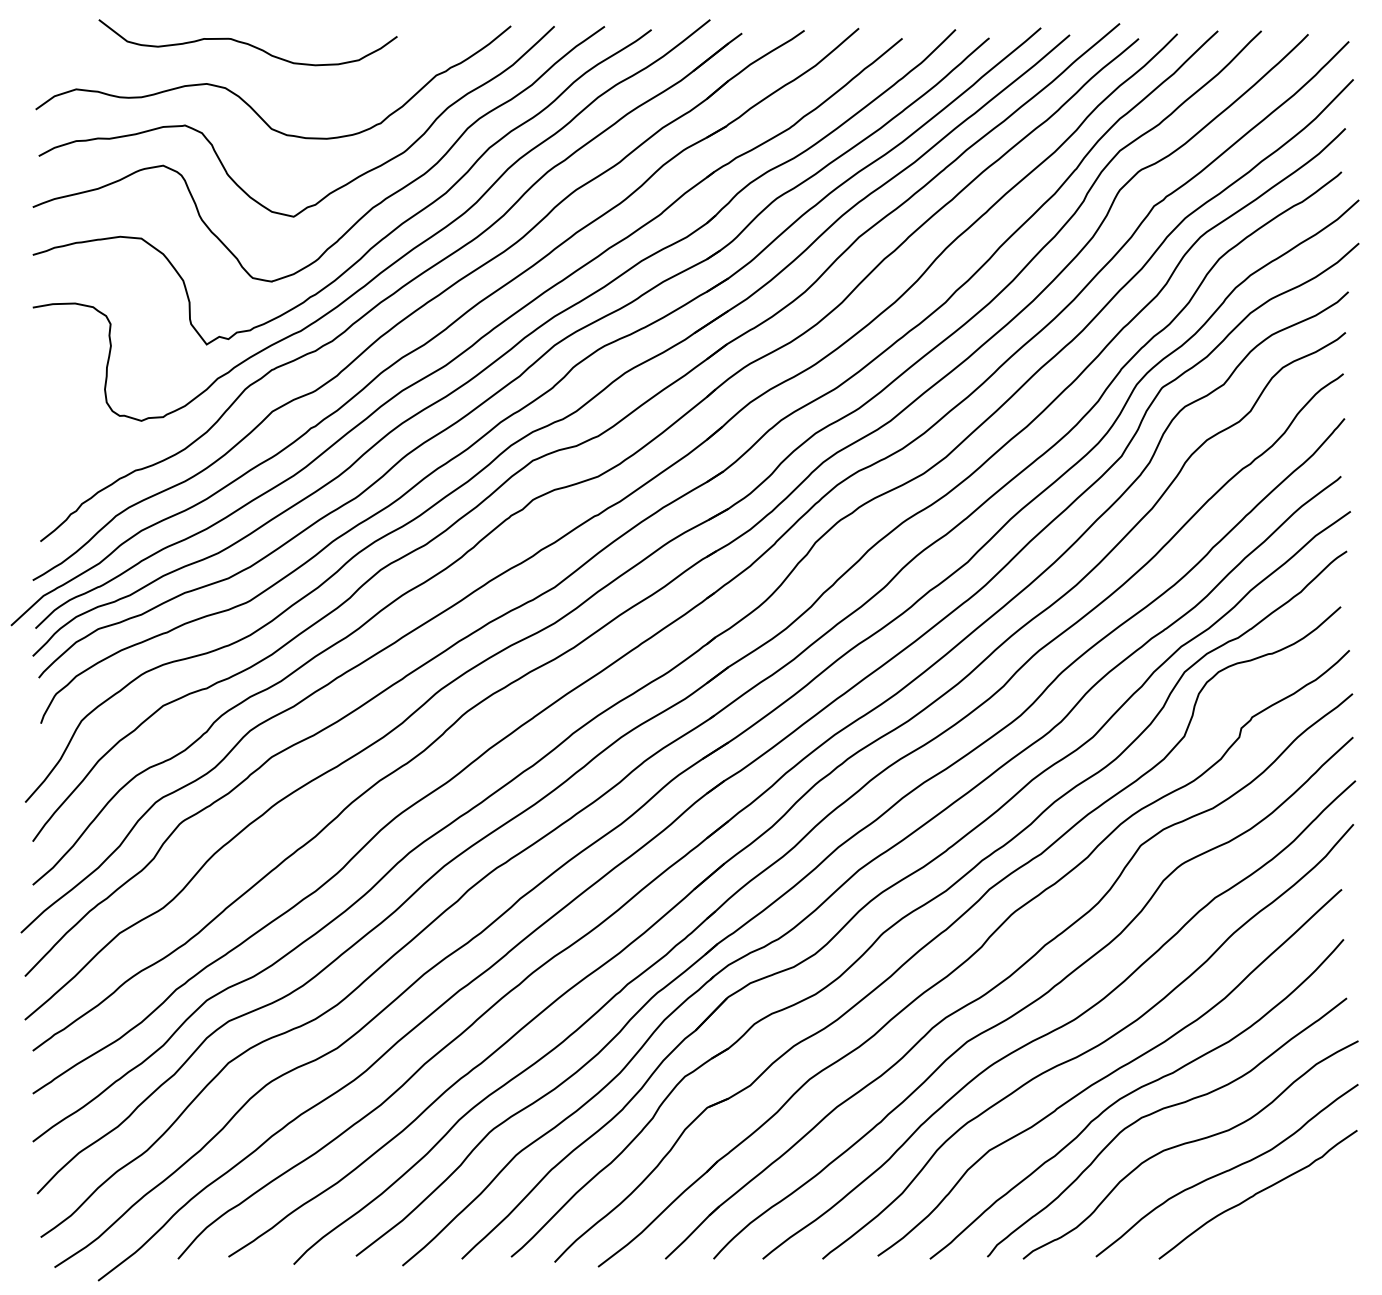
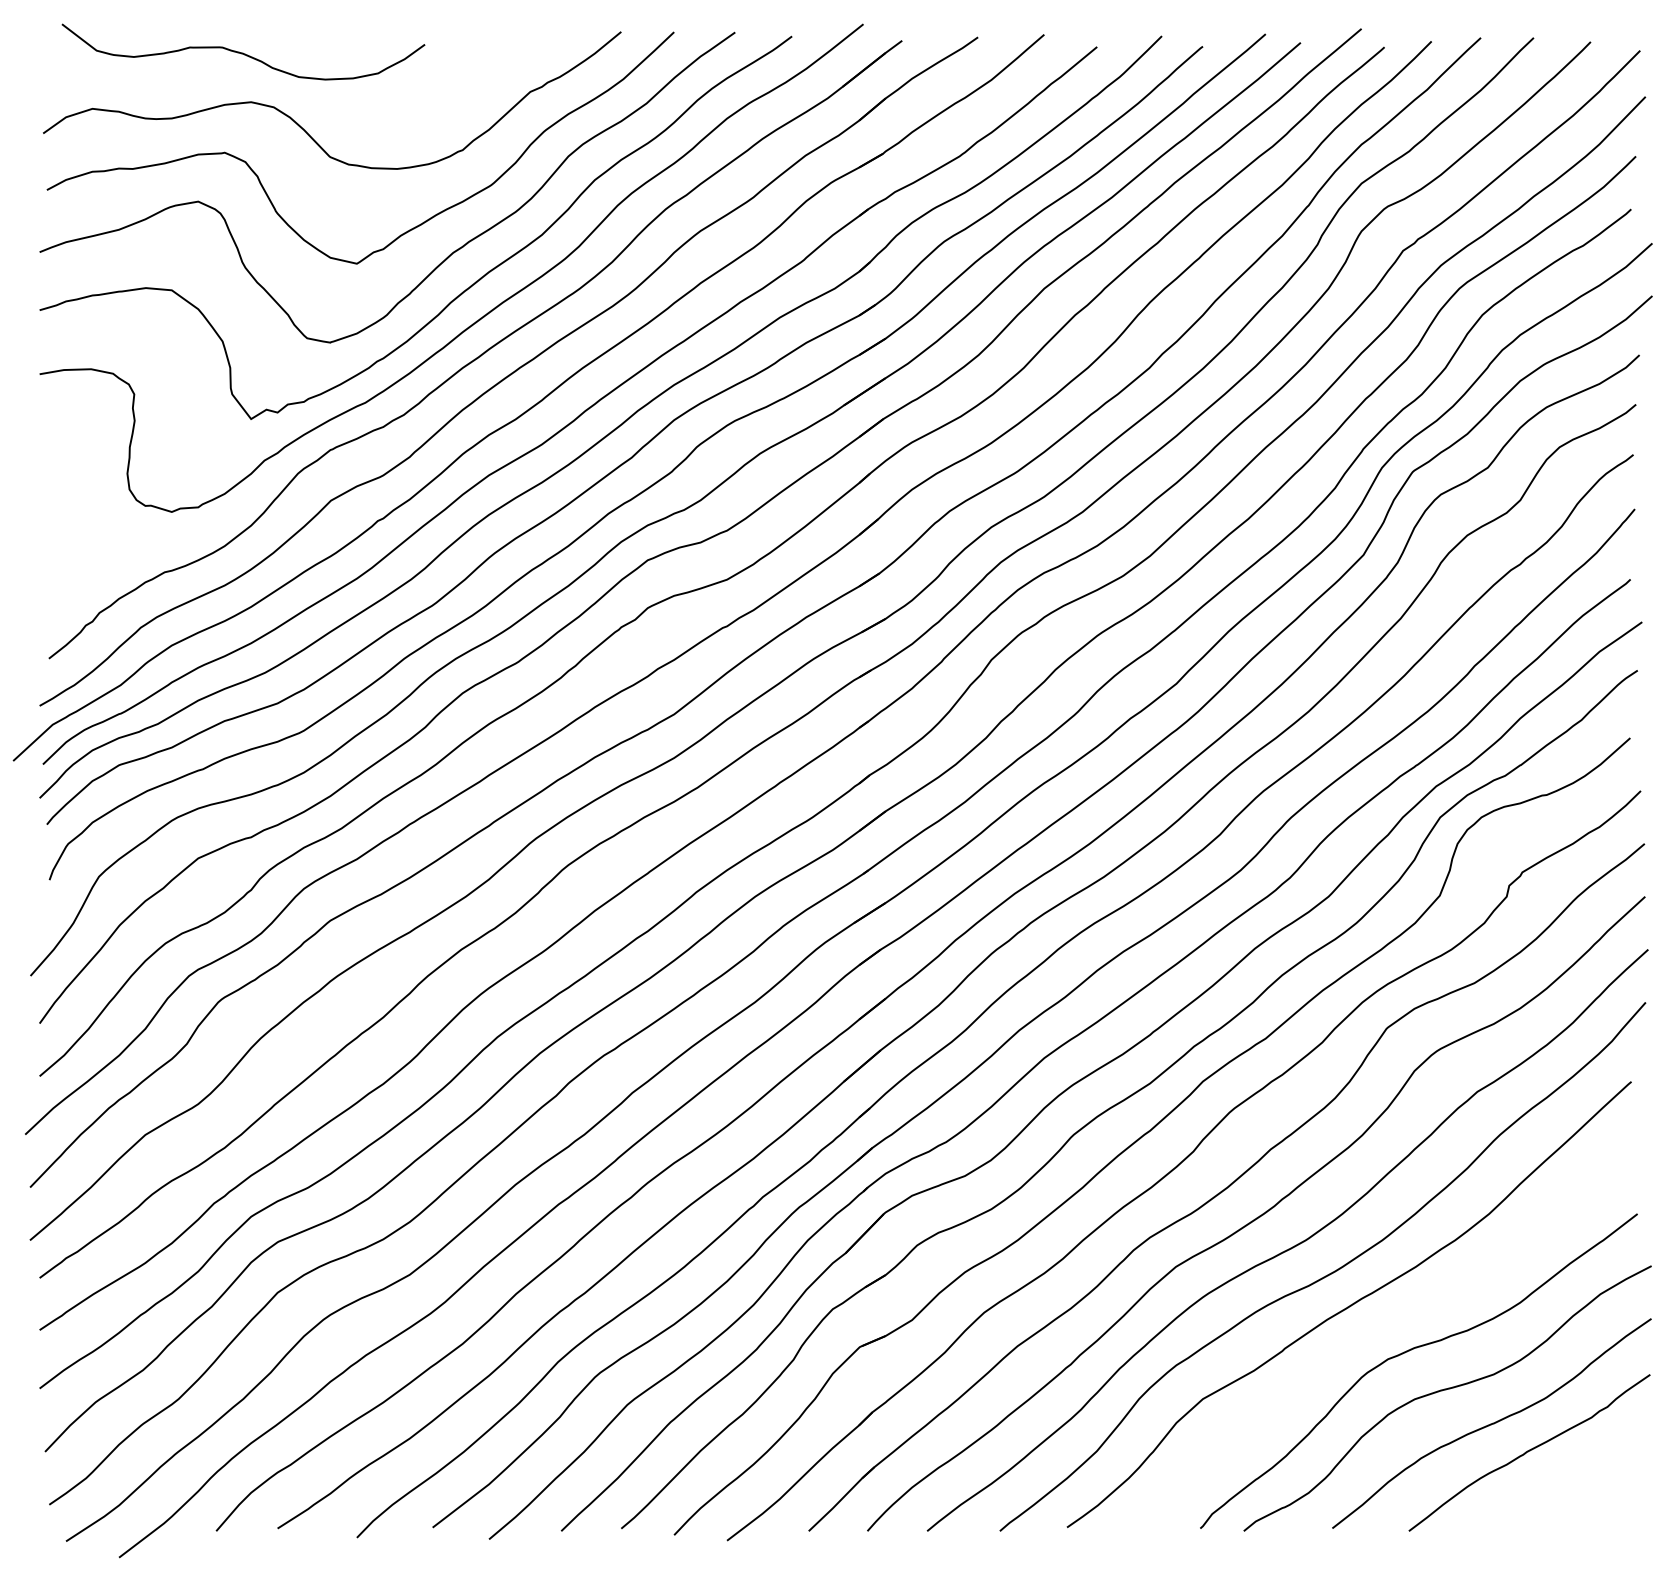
curve: (248, 43) -> (243, 52), moved
curve: (1133, 1092) -> (1378, 1328), removed

